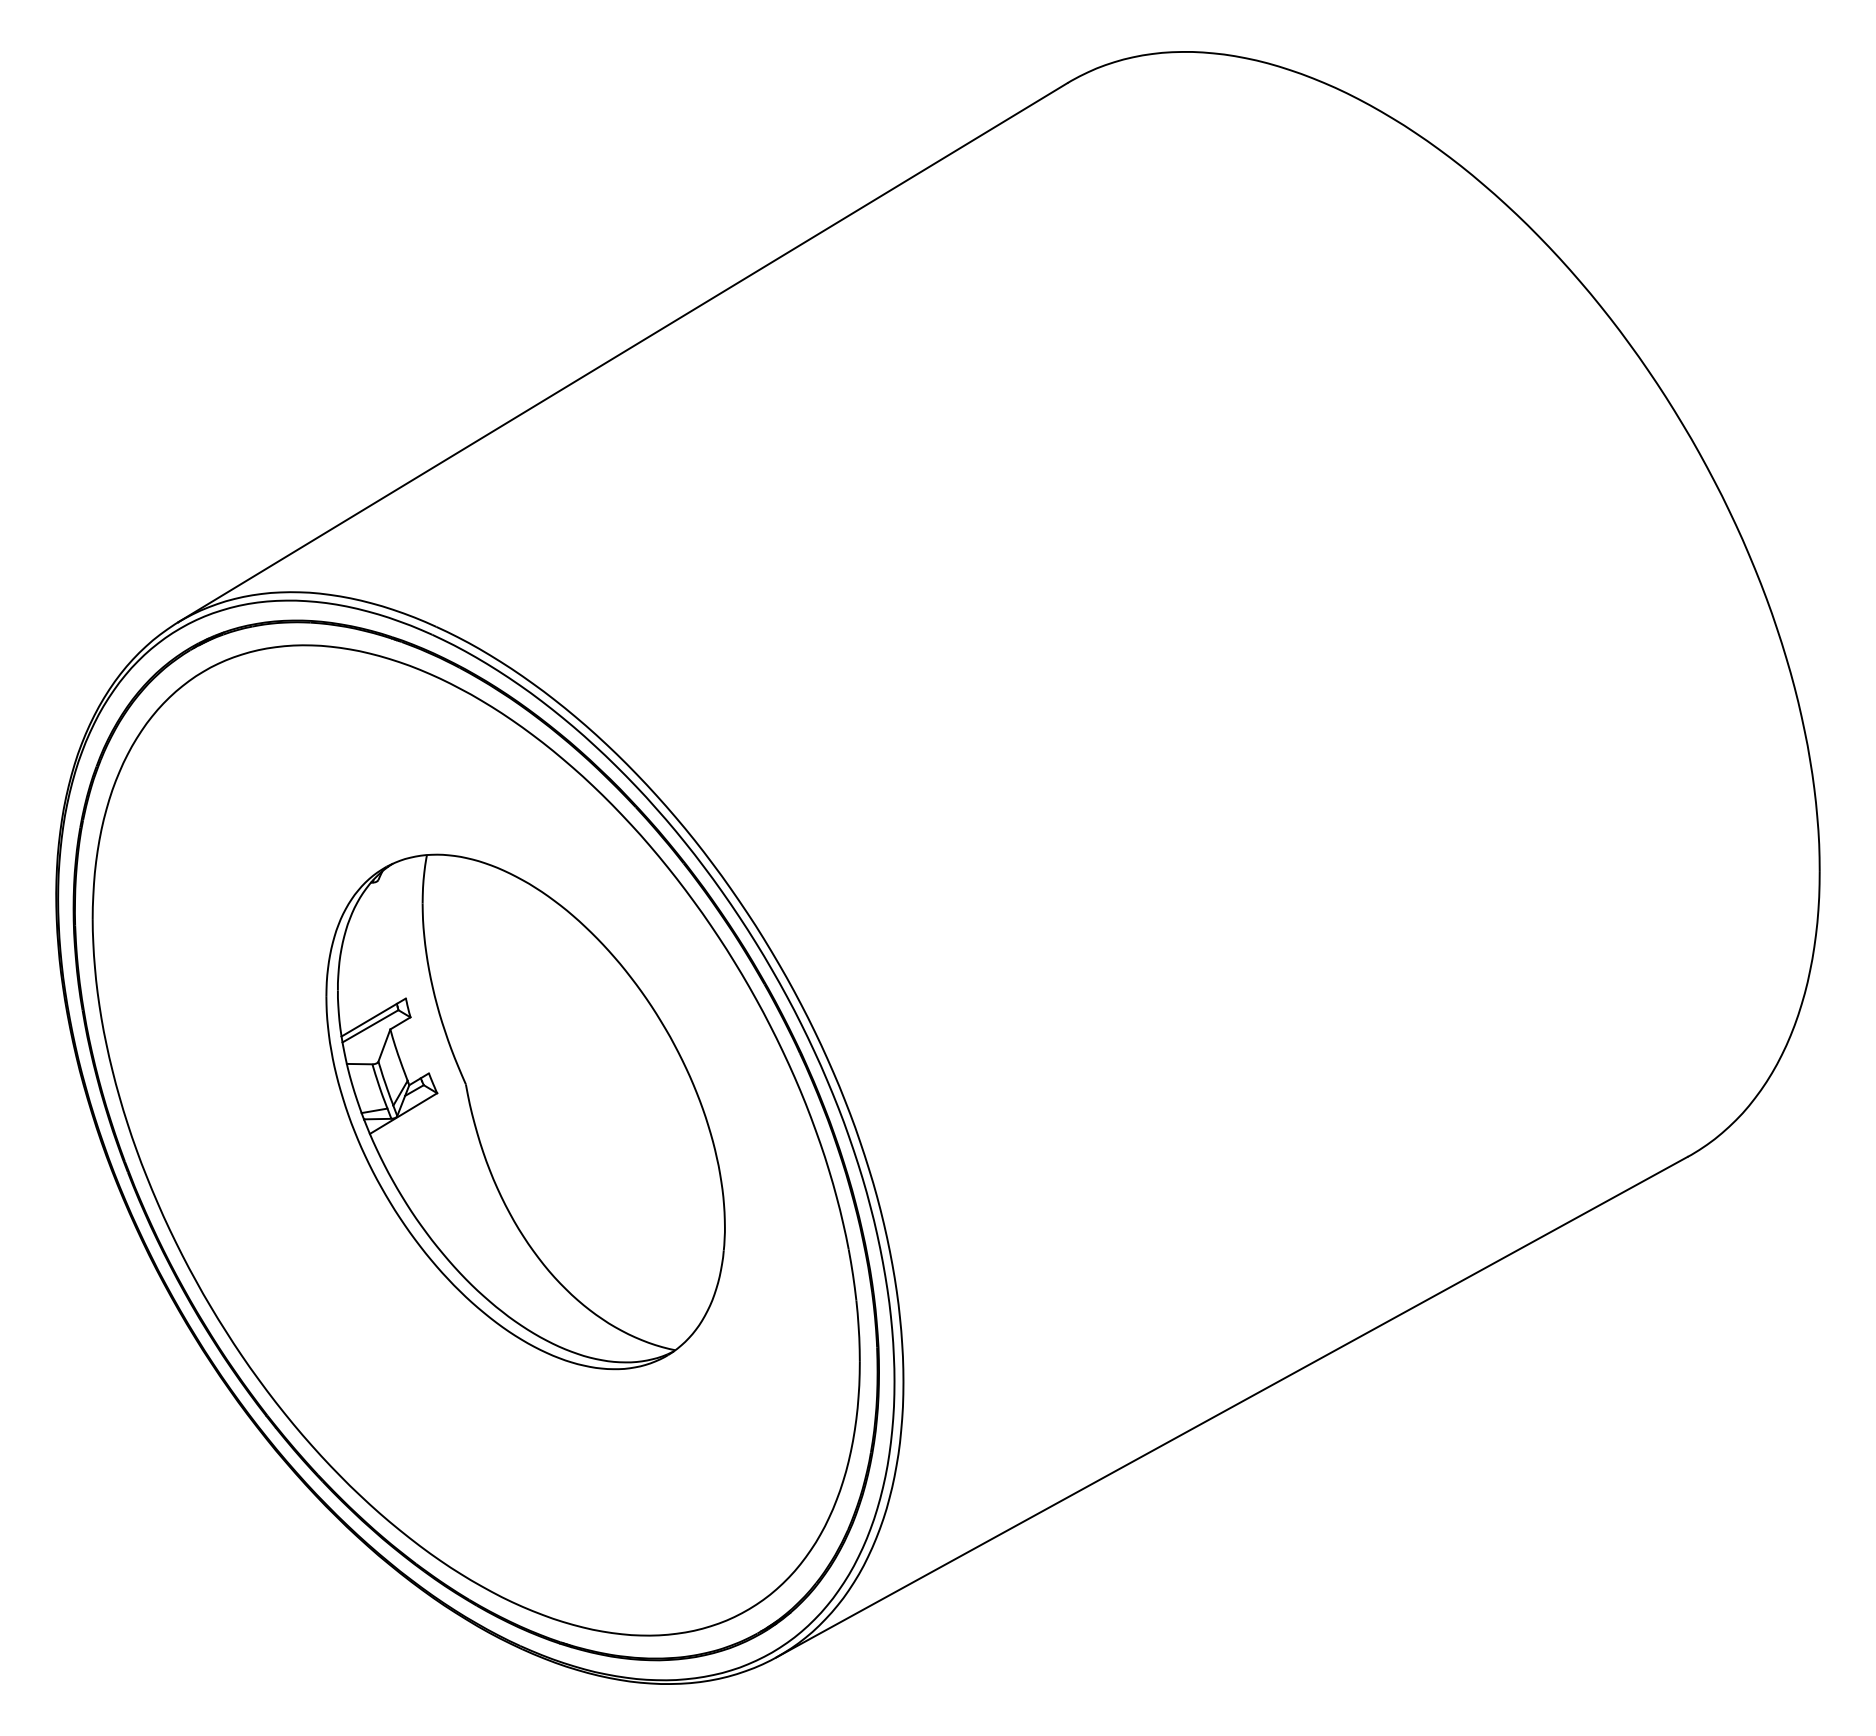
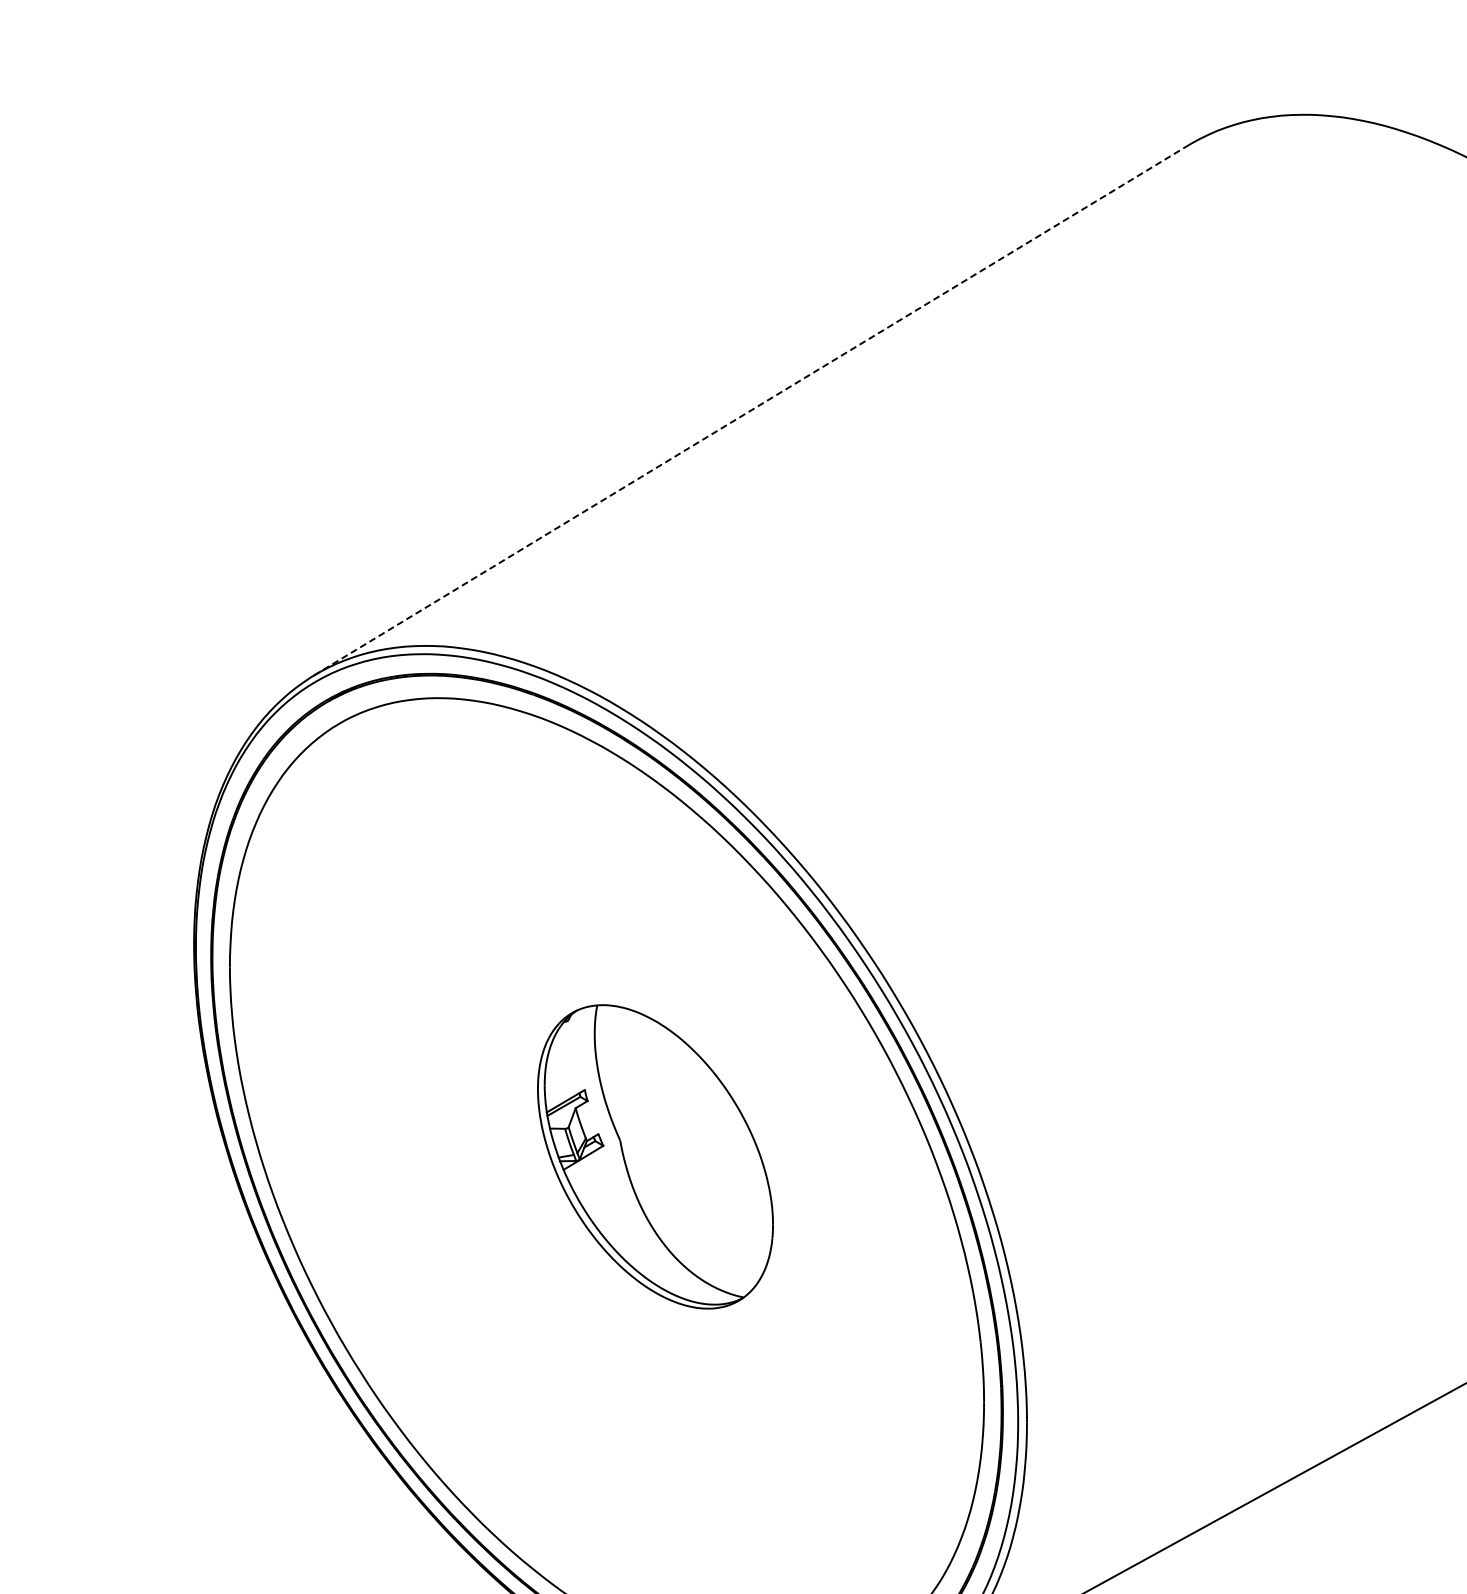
line: (622, 352) -> (750, 410), solid -> dashed
part: (525, 1111) -> (655, 1156), size x0.6

